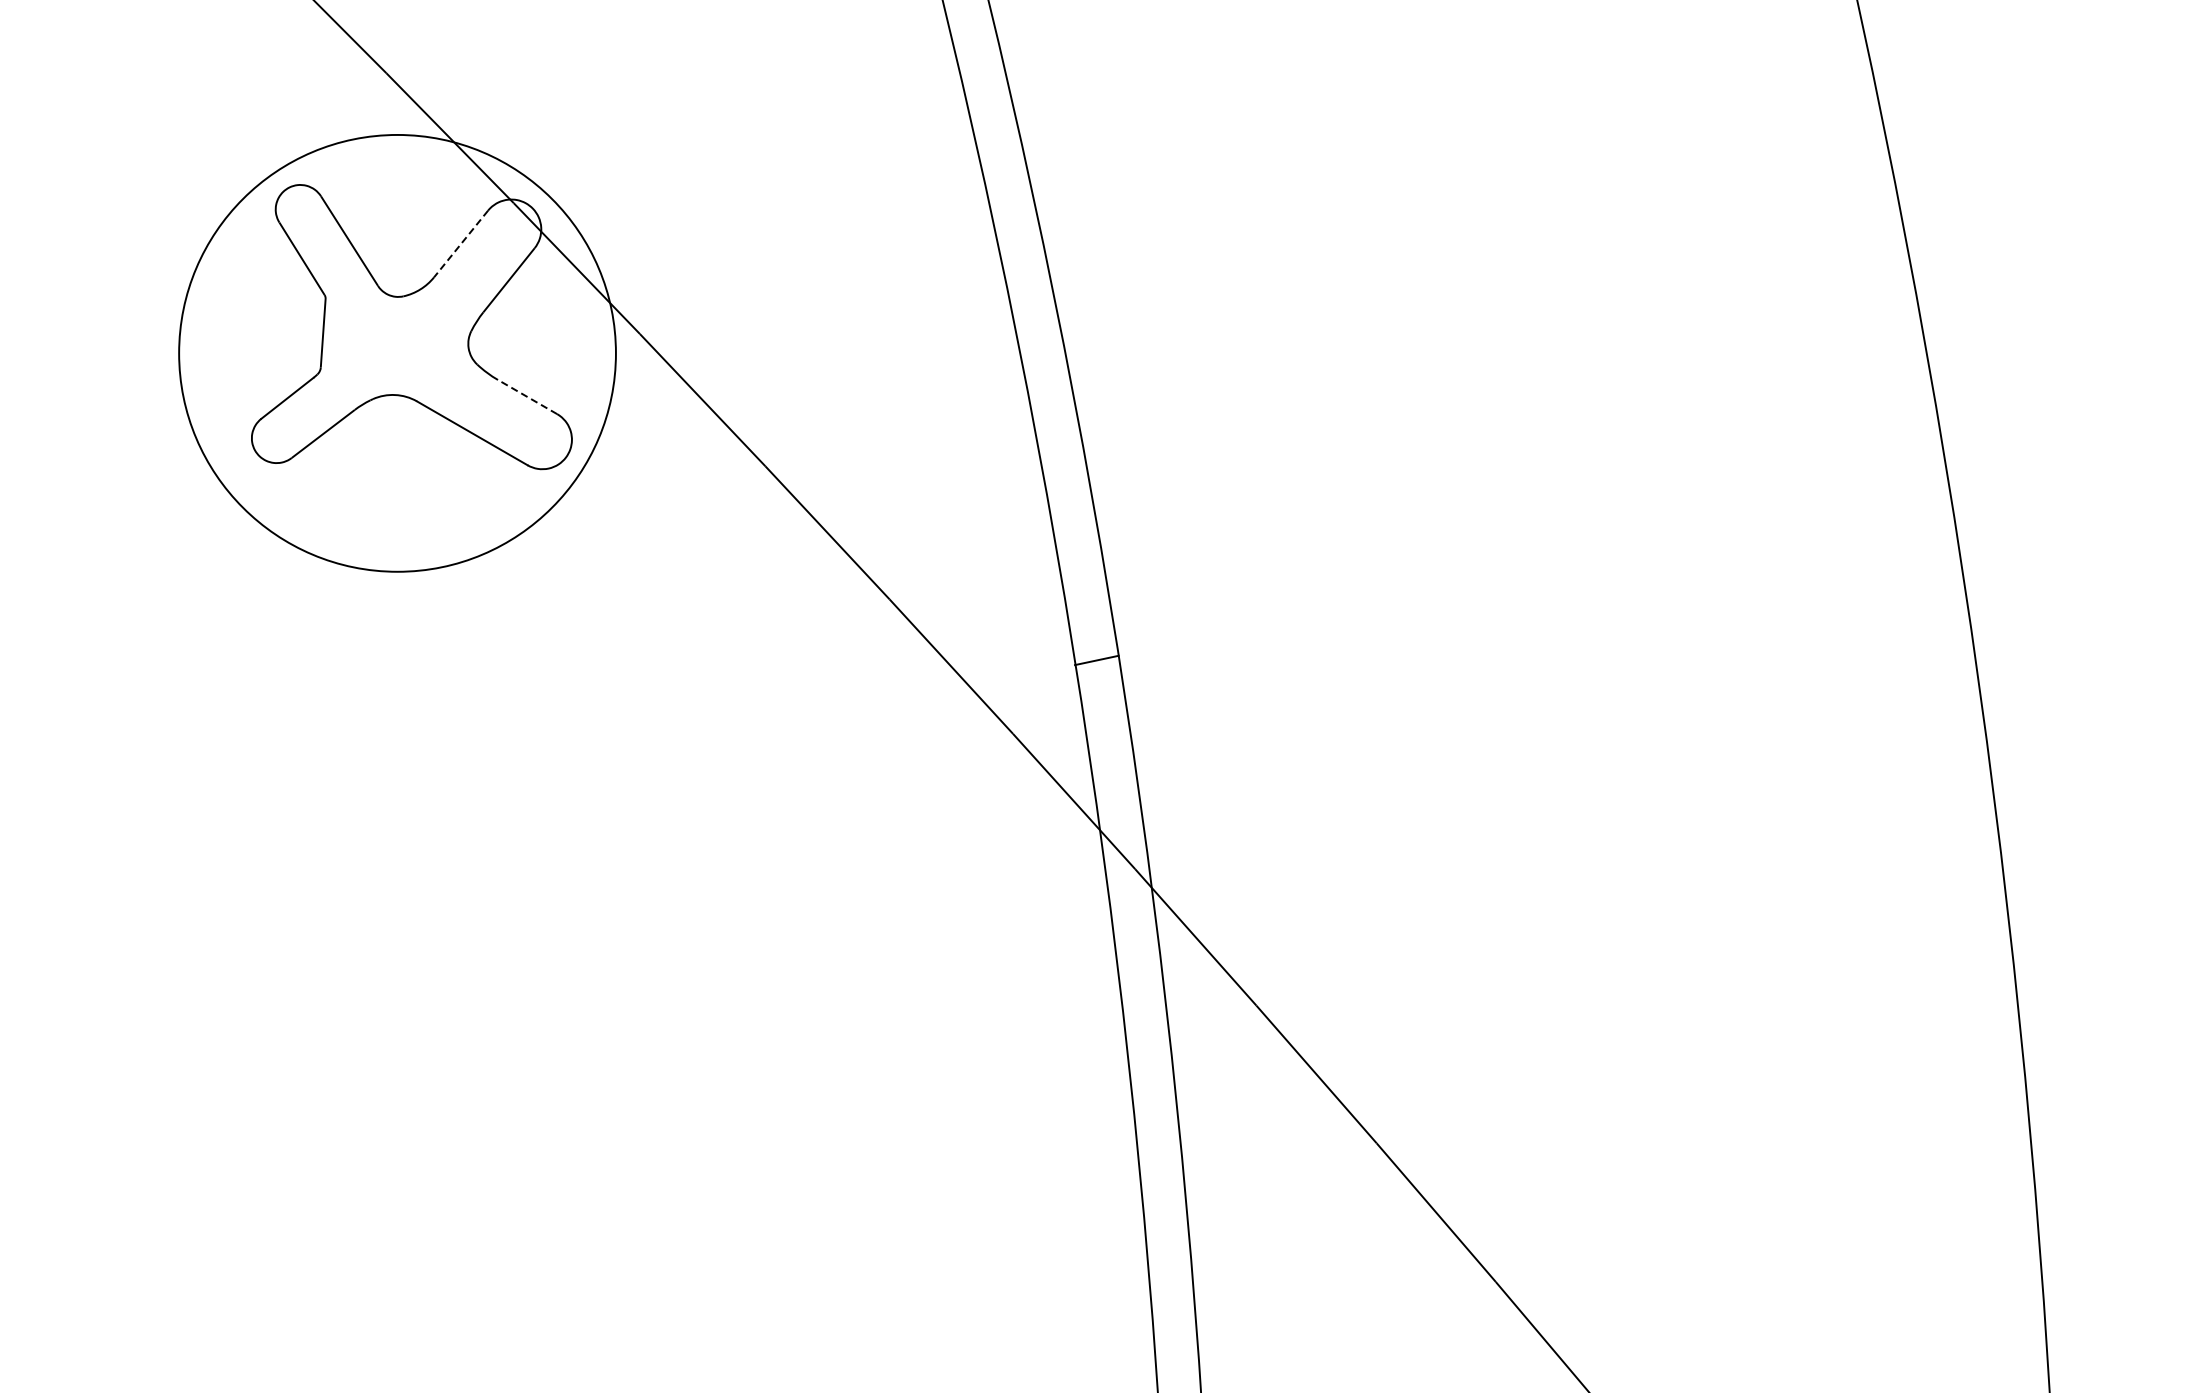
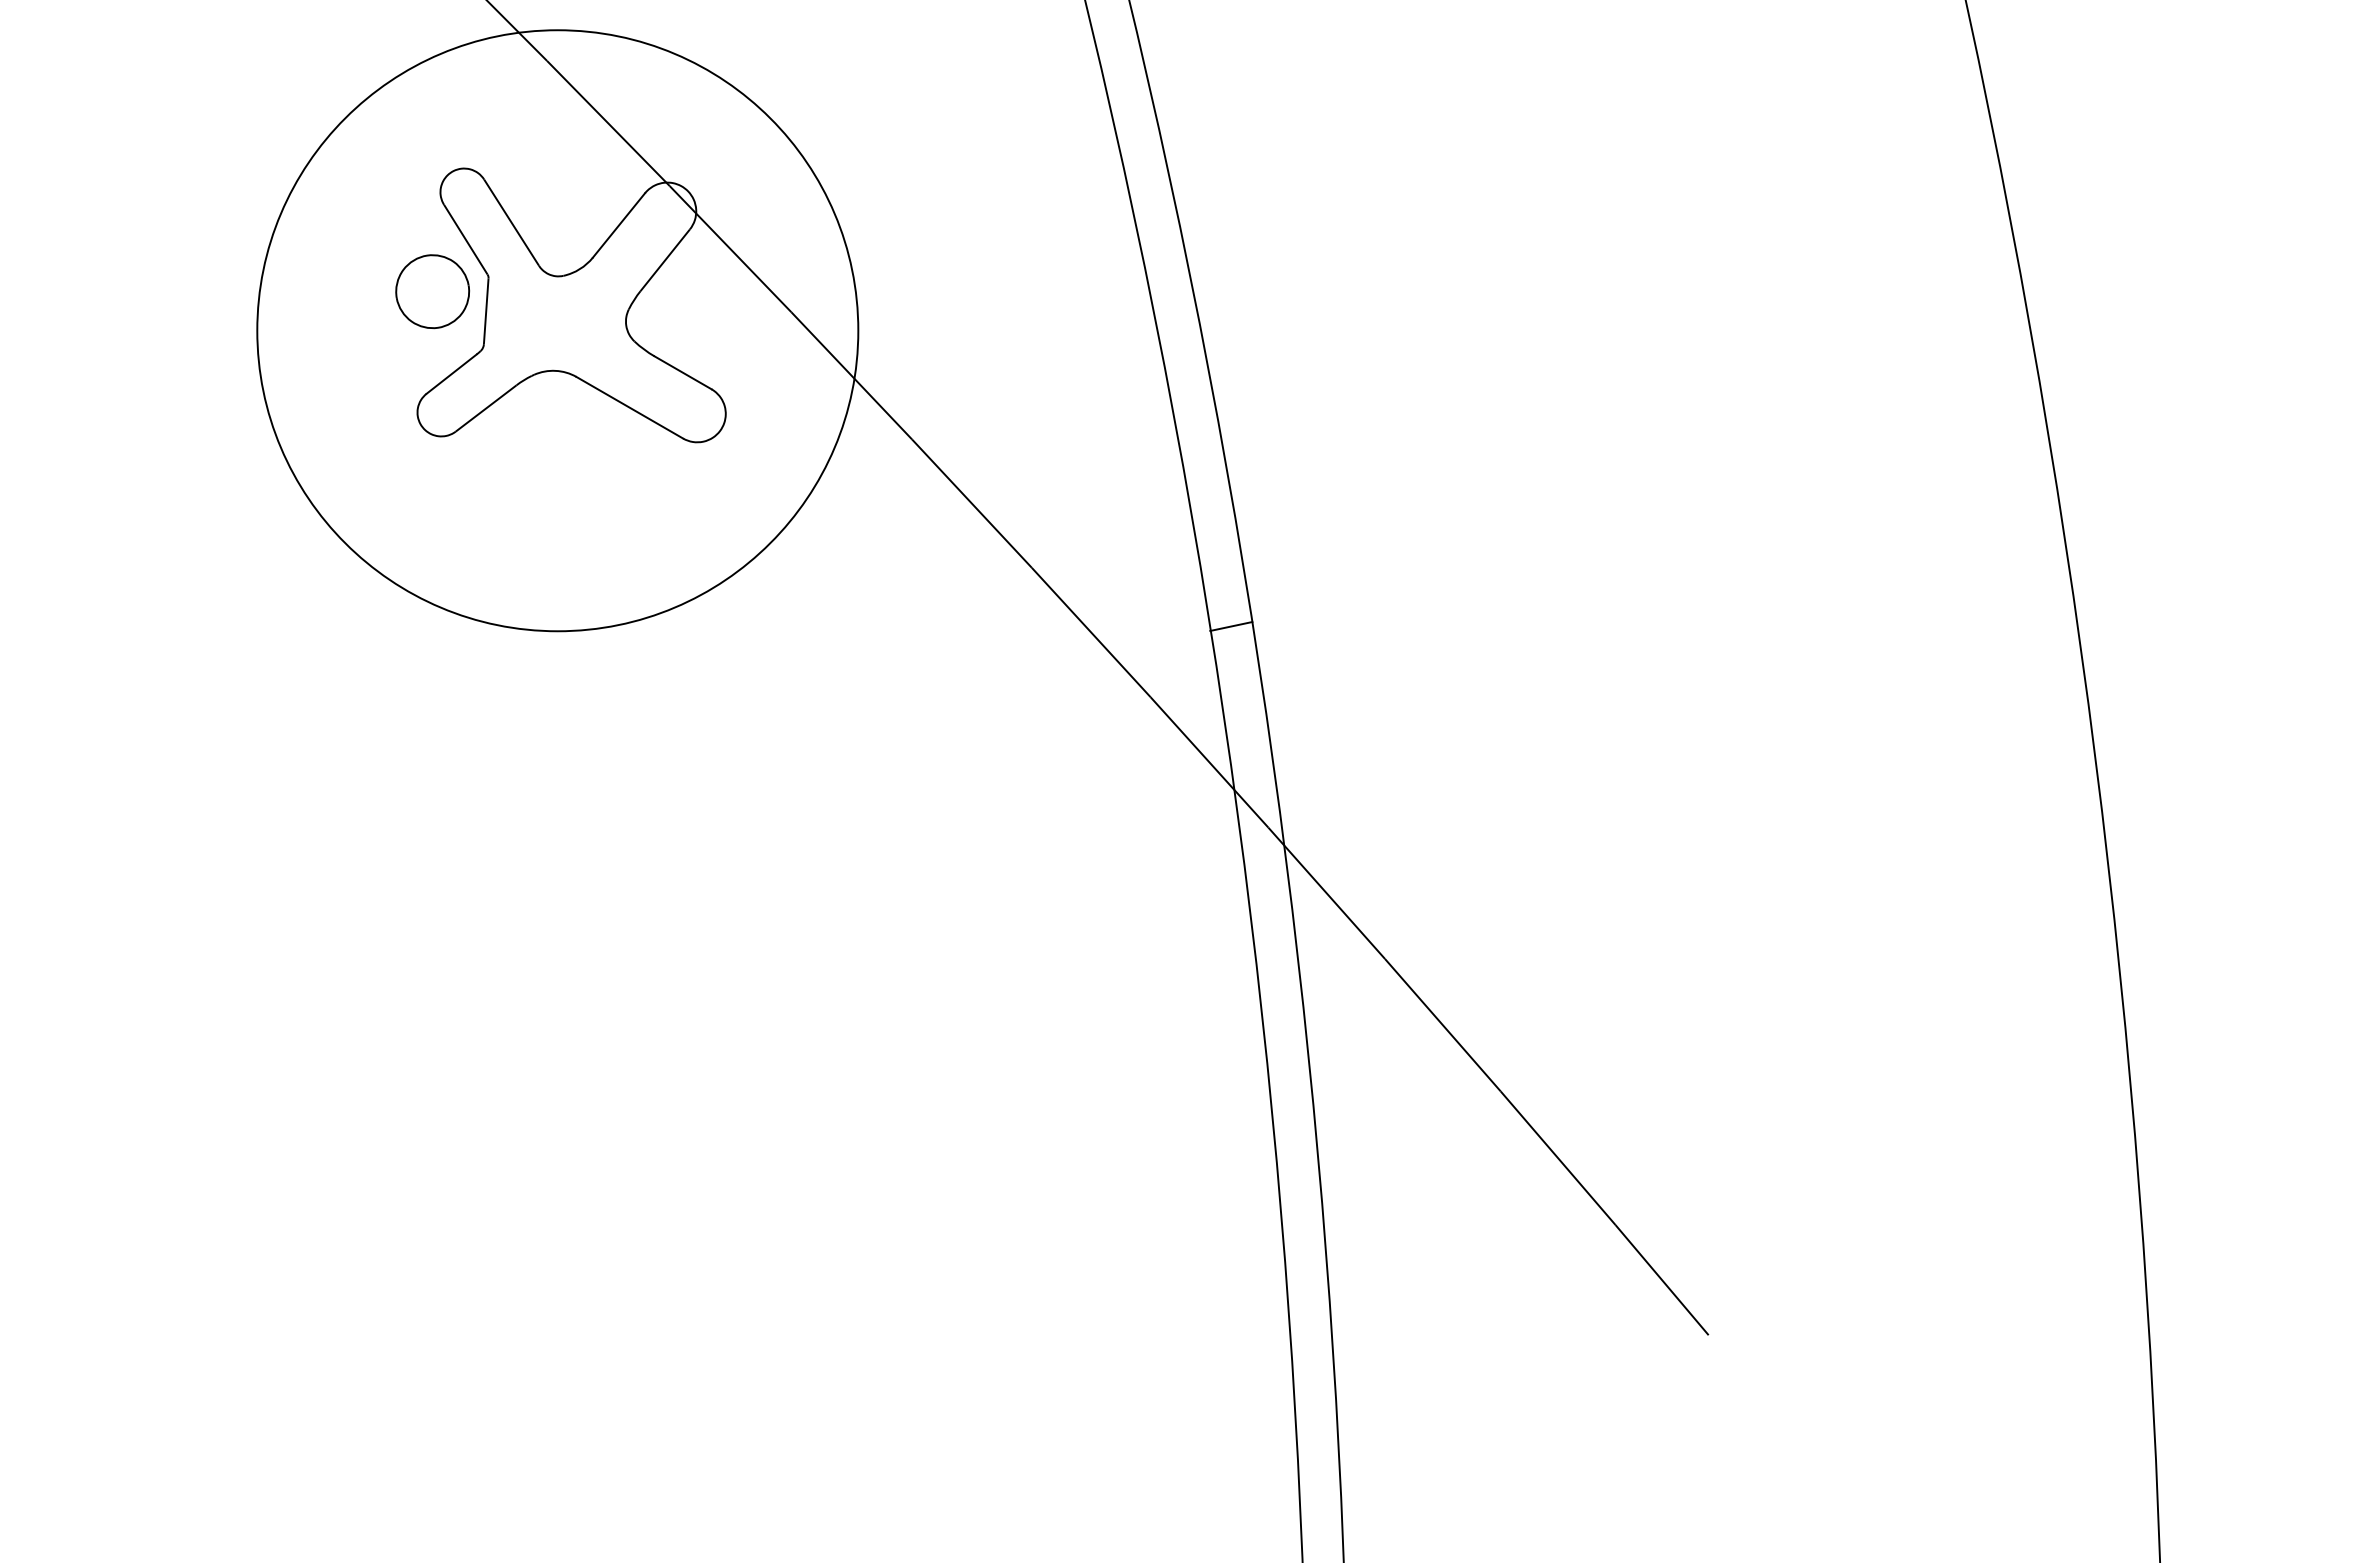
line: (460, 244) -> (618, 225), dashed -> solid
part: (267, 312) -> (432, 291), added
circle: (397, 353) -> (557, 330), size x1.43
line: (528, 396) -> (683, 372), dashed -> solid

